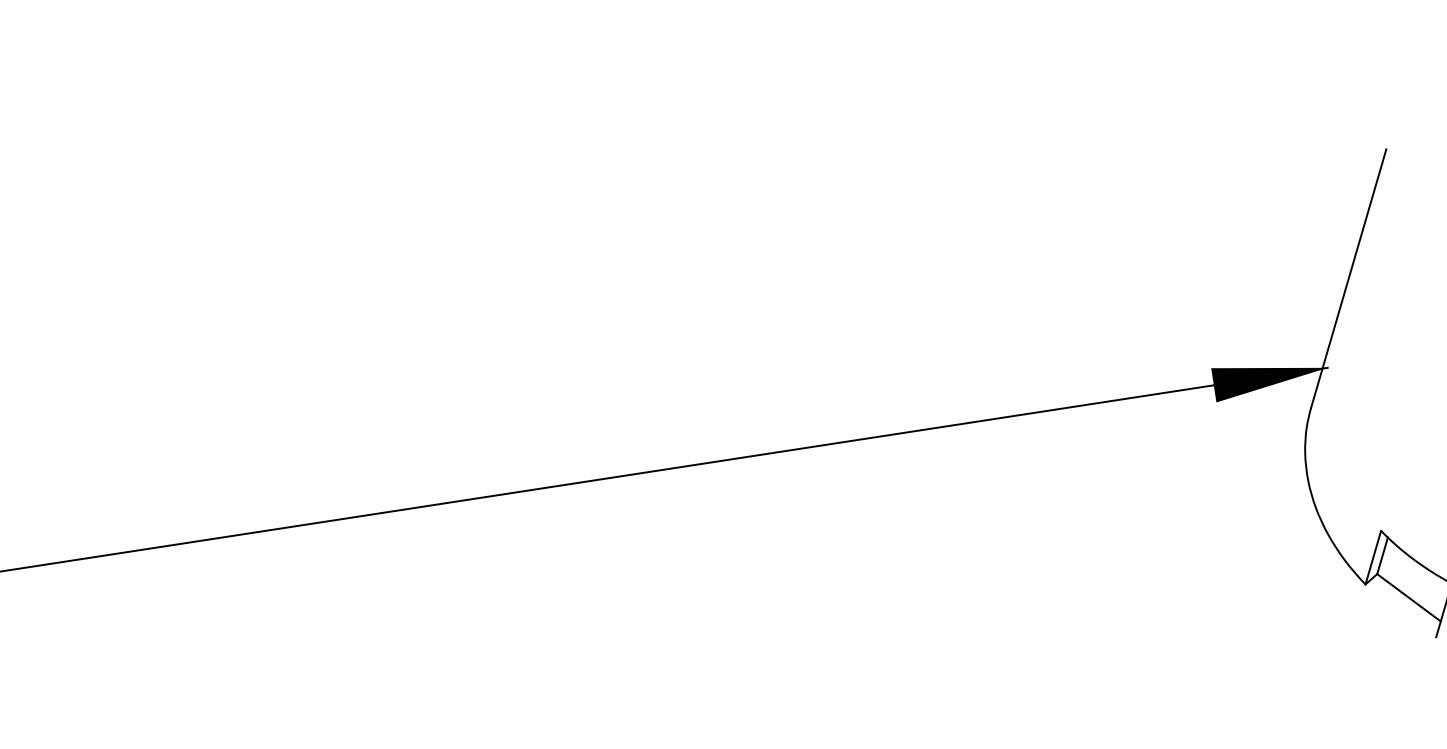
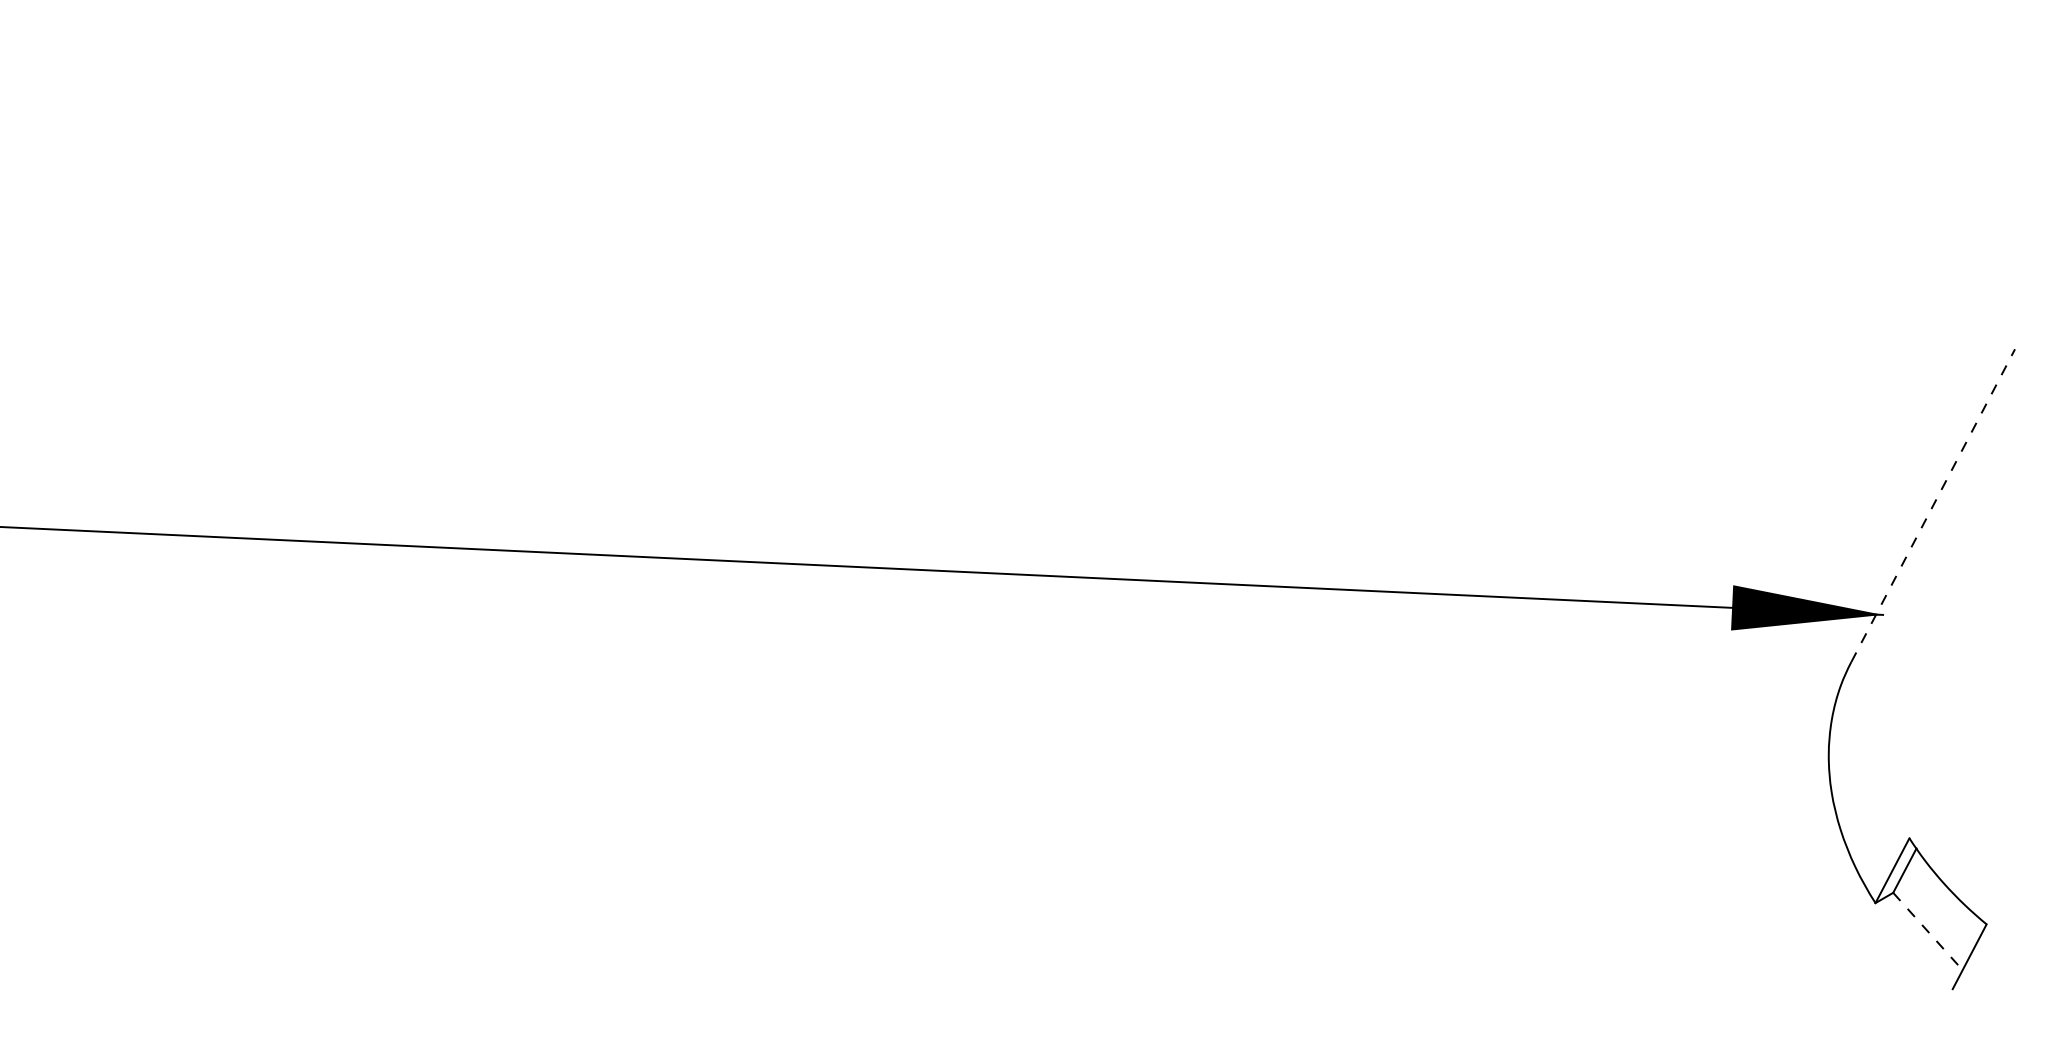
line: (1348, 278) -> (1933, 505), solid -> dashed
line: (1408, 597) -> (1927, 931), solid -> dashed

